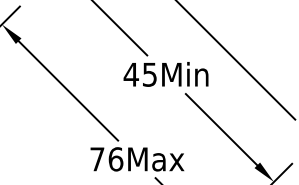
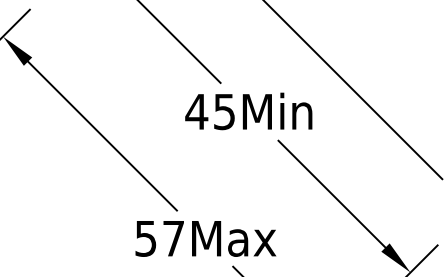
text: (106, 159) -> (159, 238), 76Max -> 57Max

